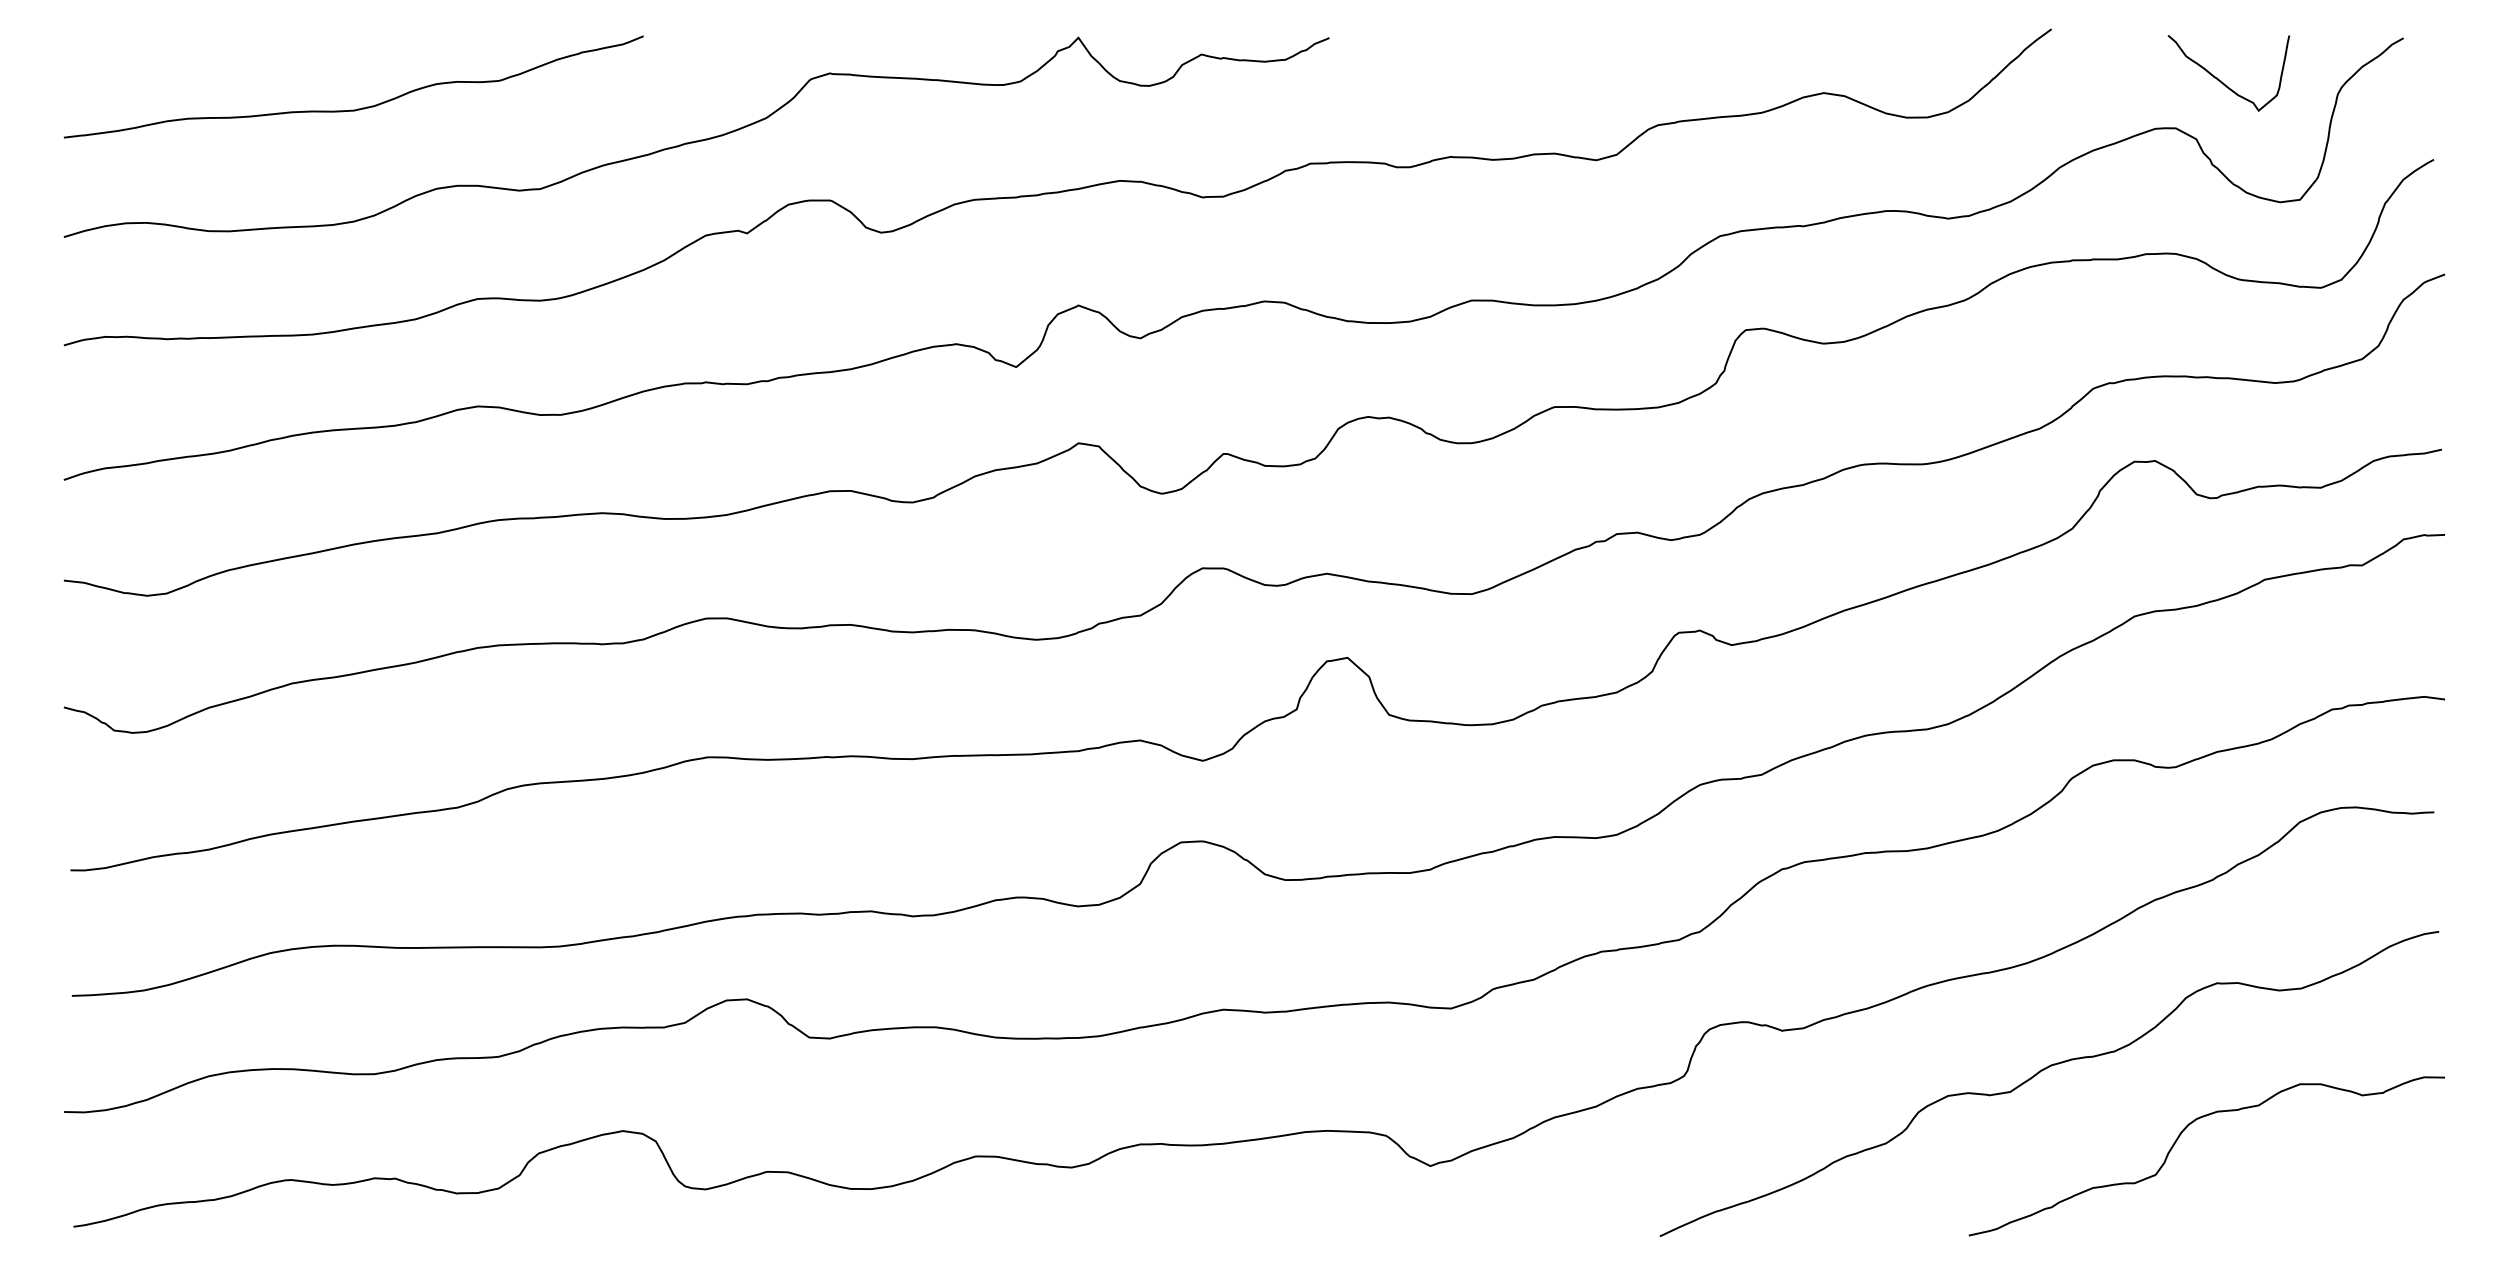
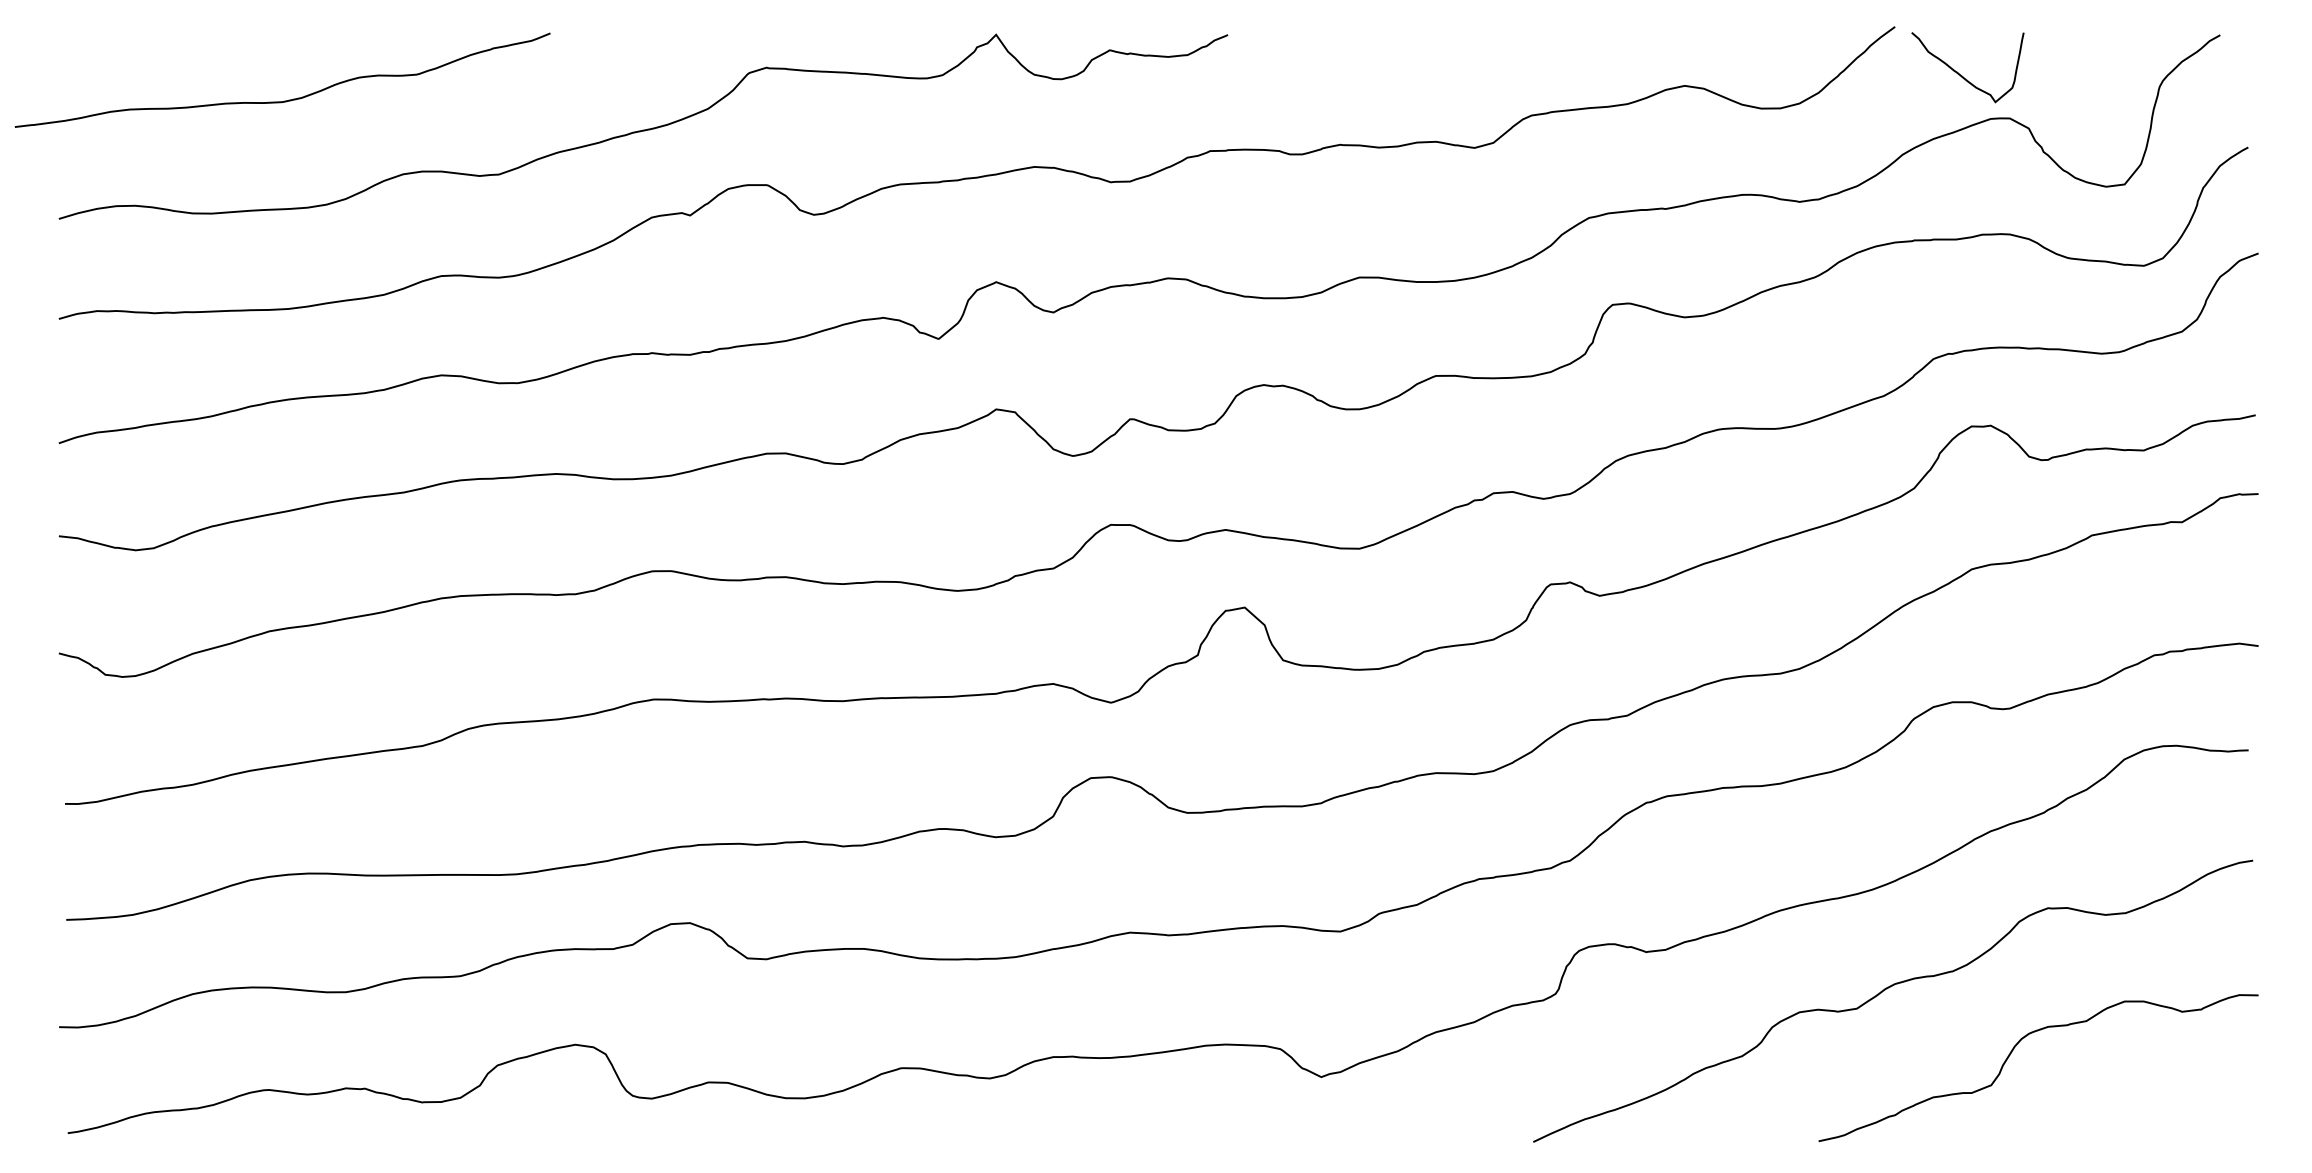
curve: (2223, 81) -> (1962, 75), moved
curve: (360, 107) -> (288, 99), moved

